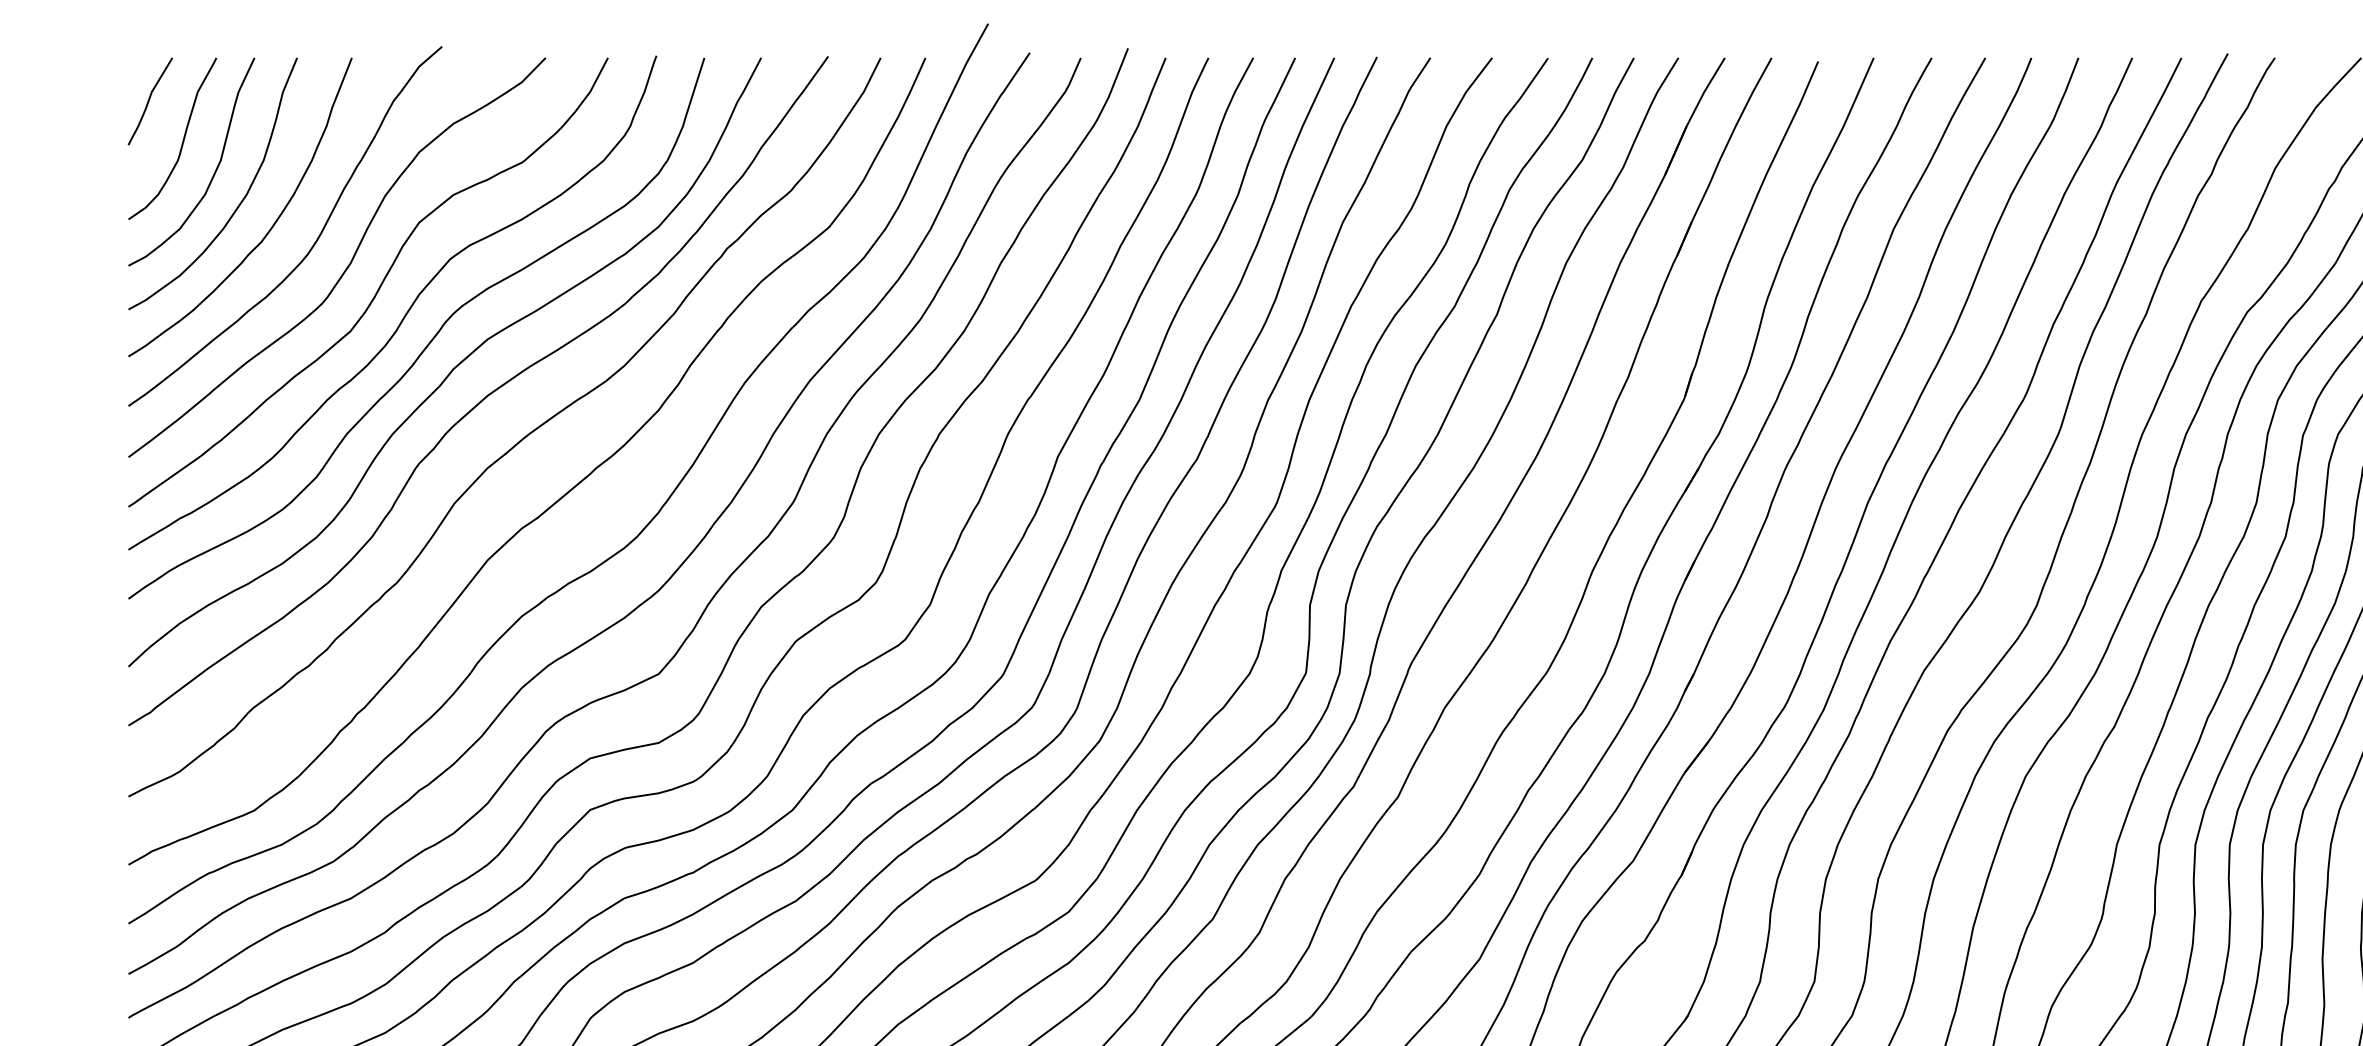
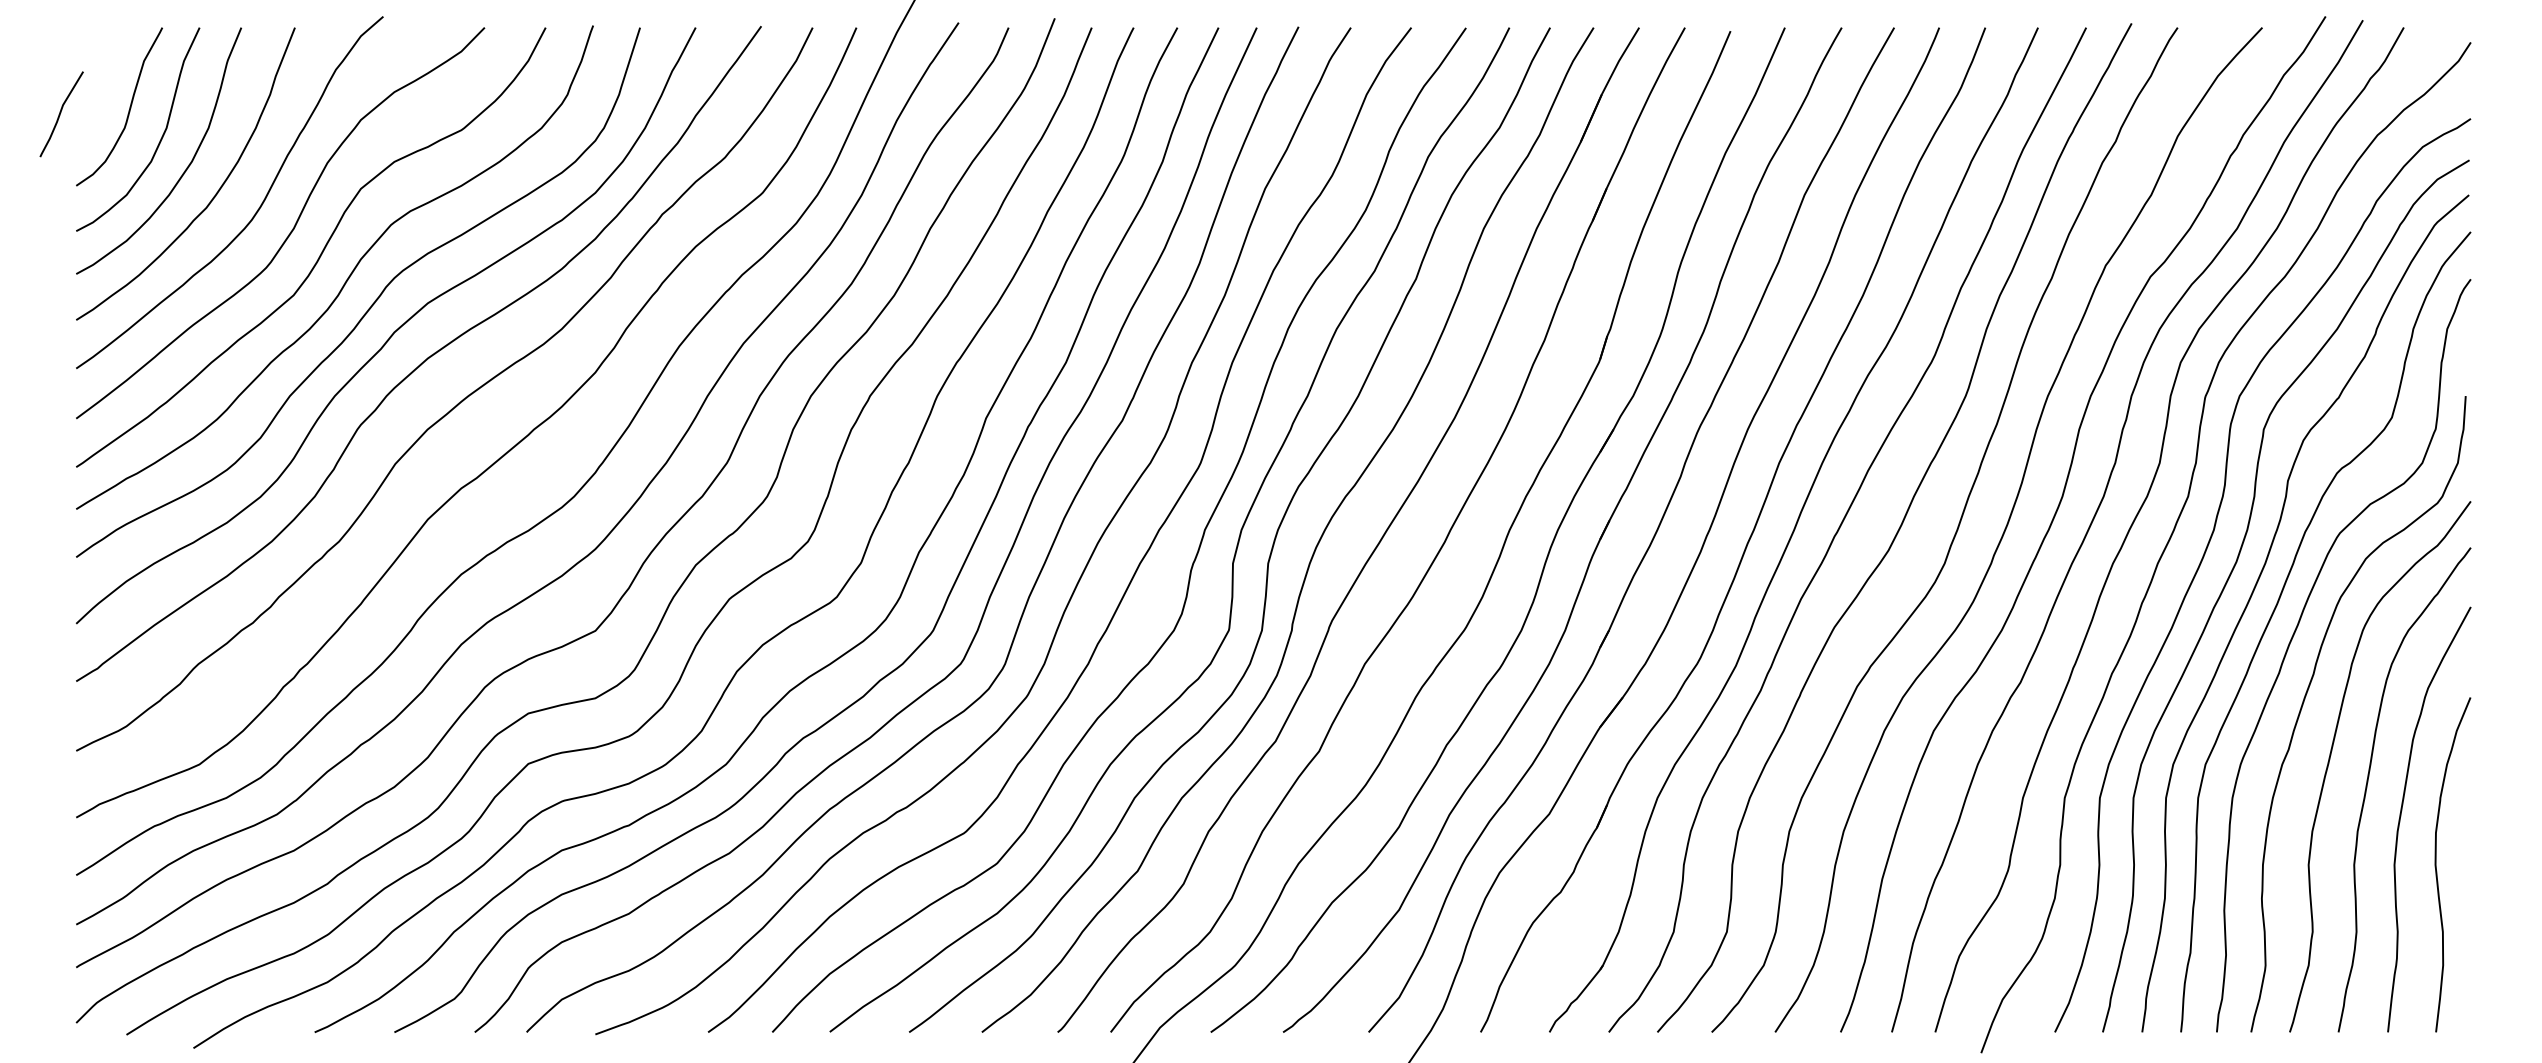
curve: (149, 101) -> (60, 114), moved

